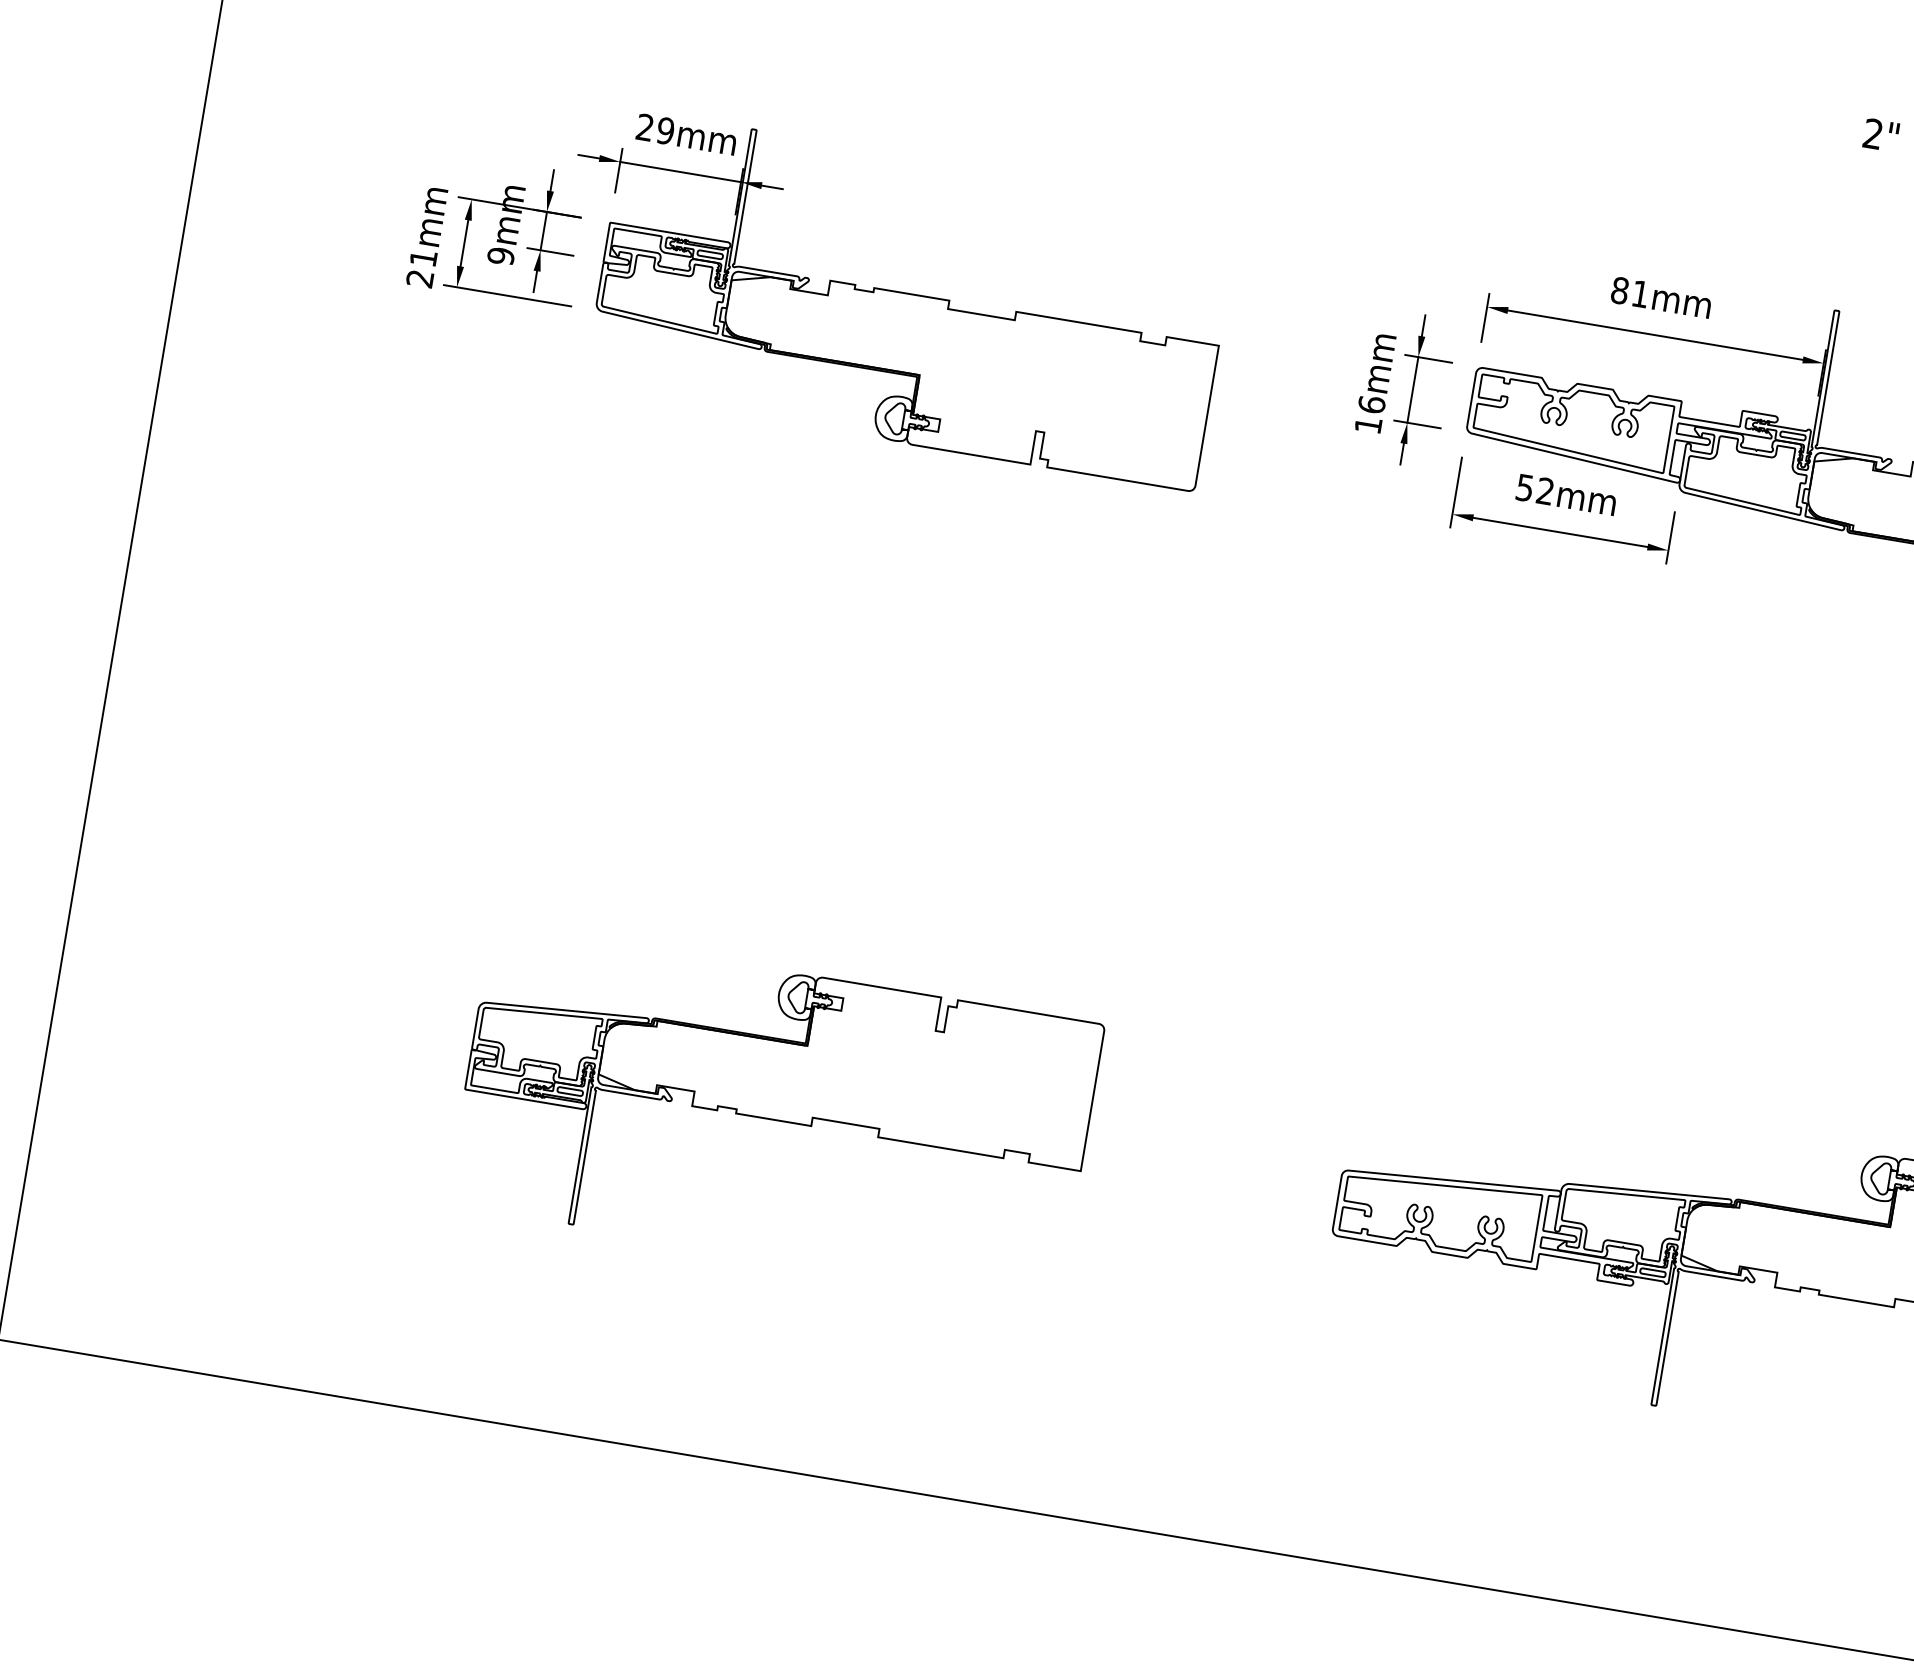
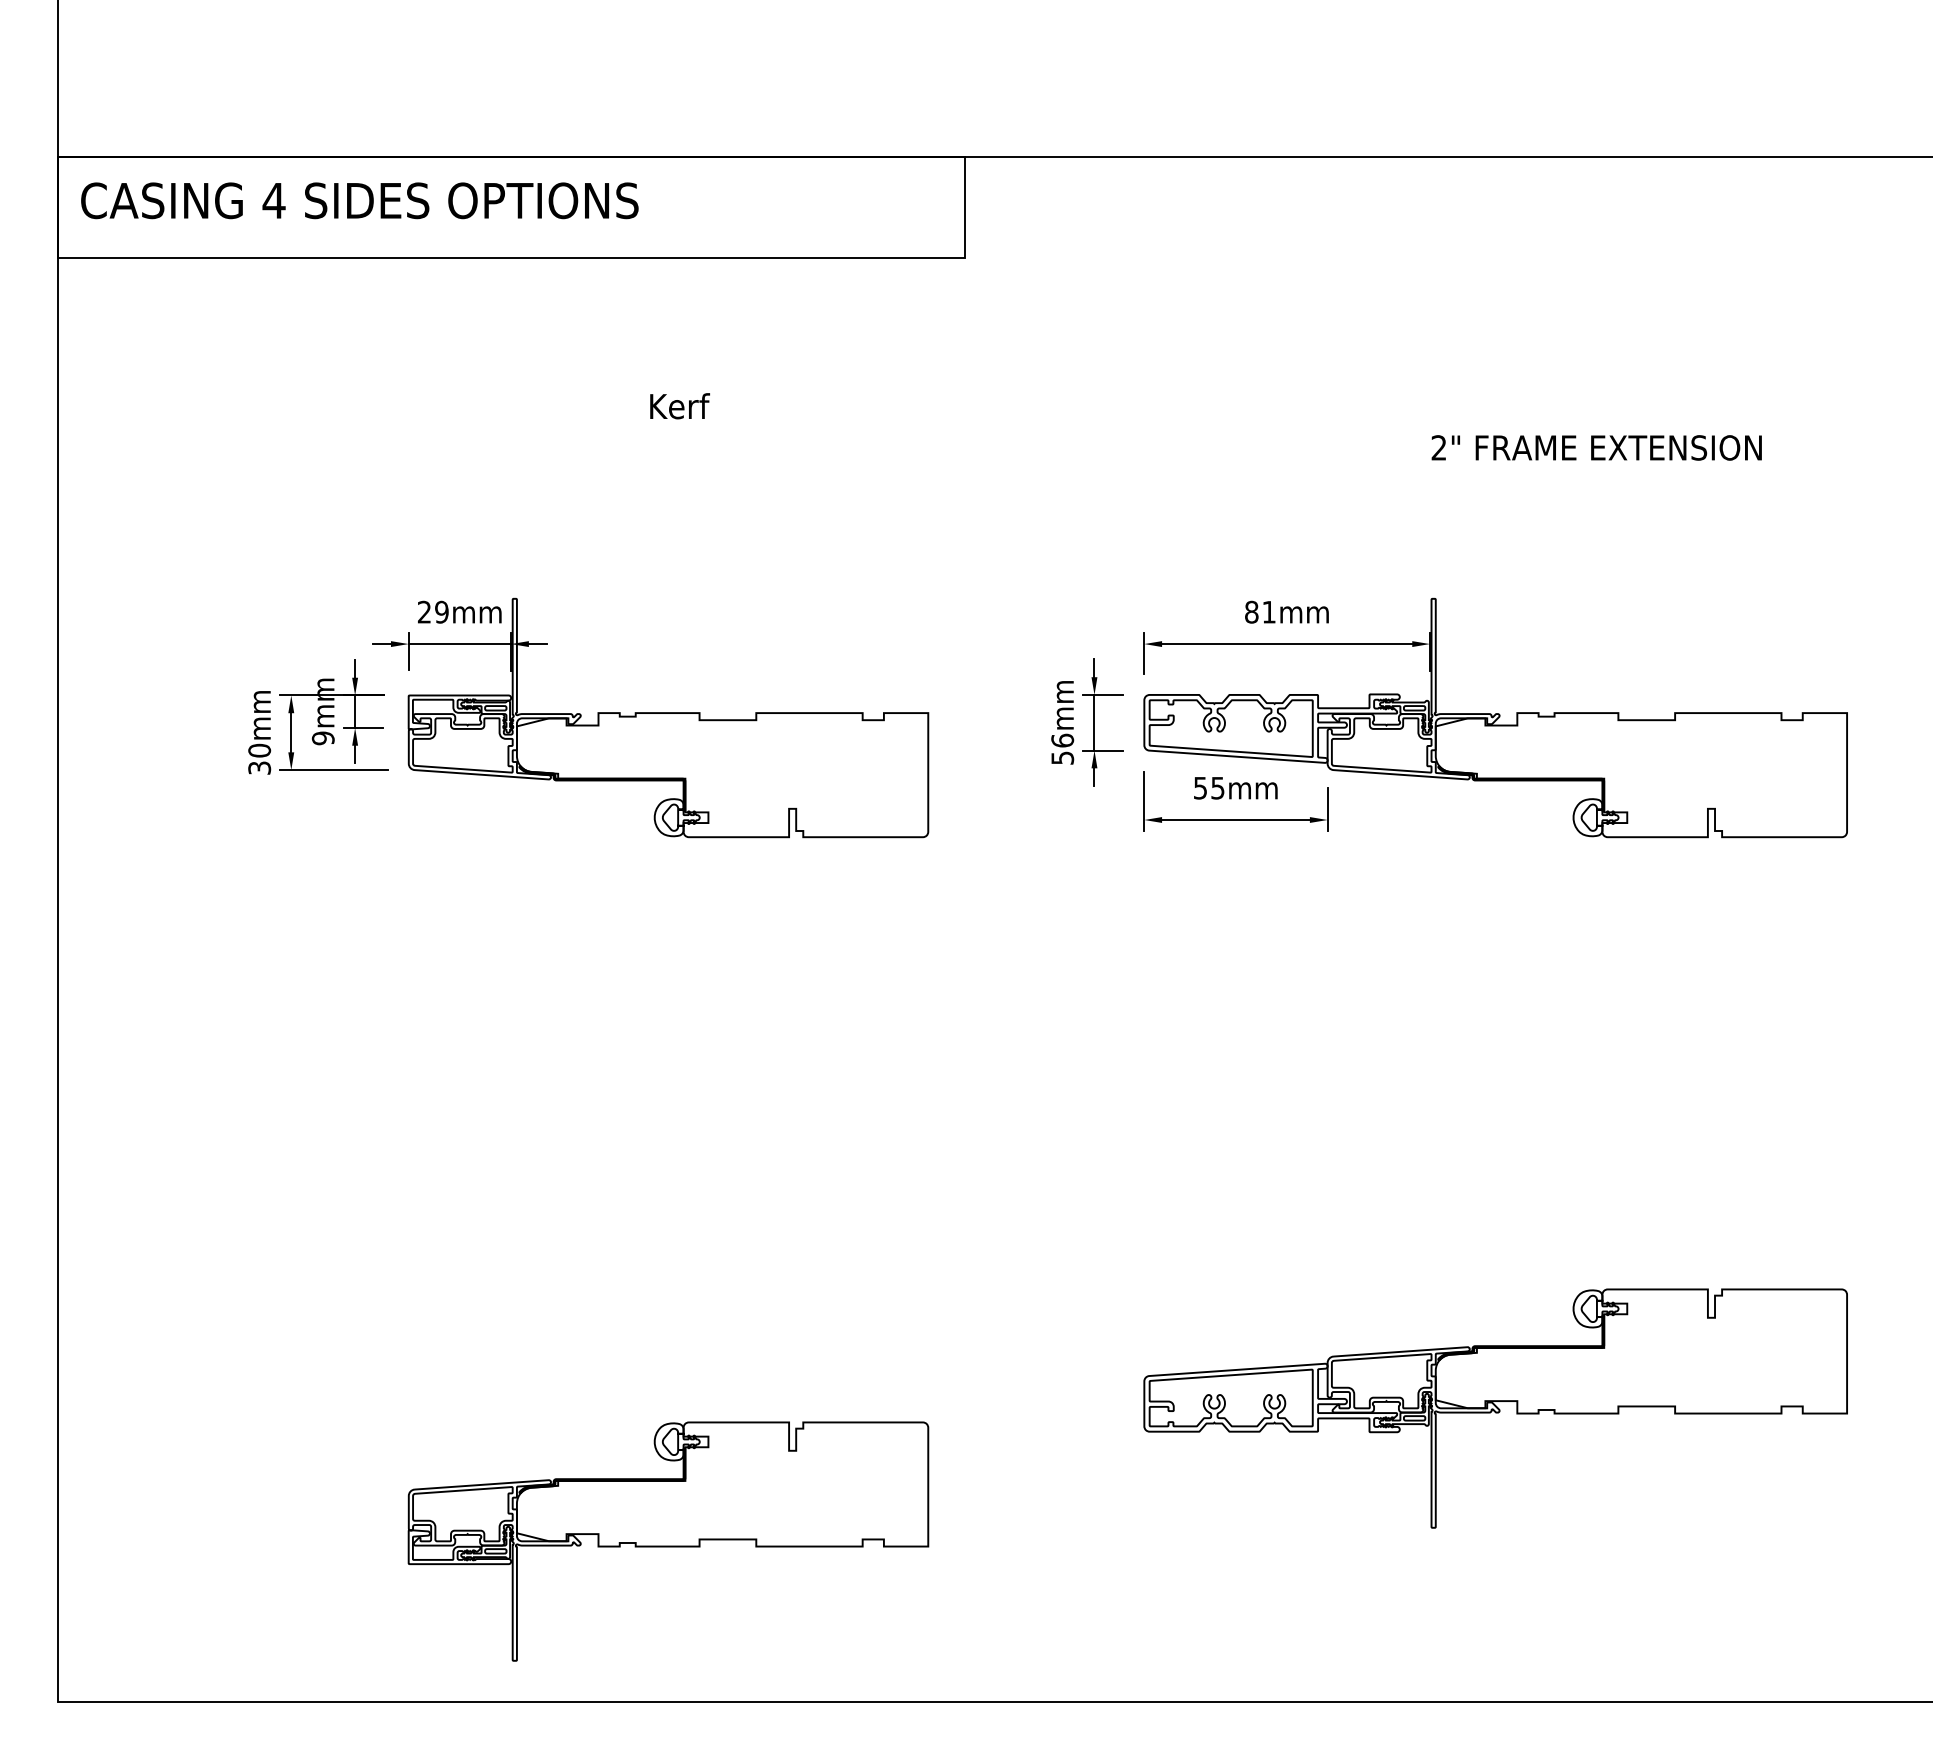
text: (421, 267) -> (259, 758), 21mm -> 30mm
text: (1368, 424) -> (1062, 757), 16mm -> 56mm
text: (1545, 490) -> (1217, 787), 52mm -> 55mm
part: (775, 1114) -> (668, 1541), moved

